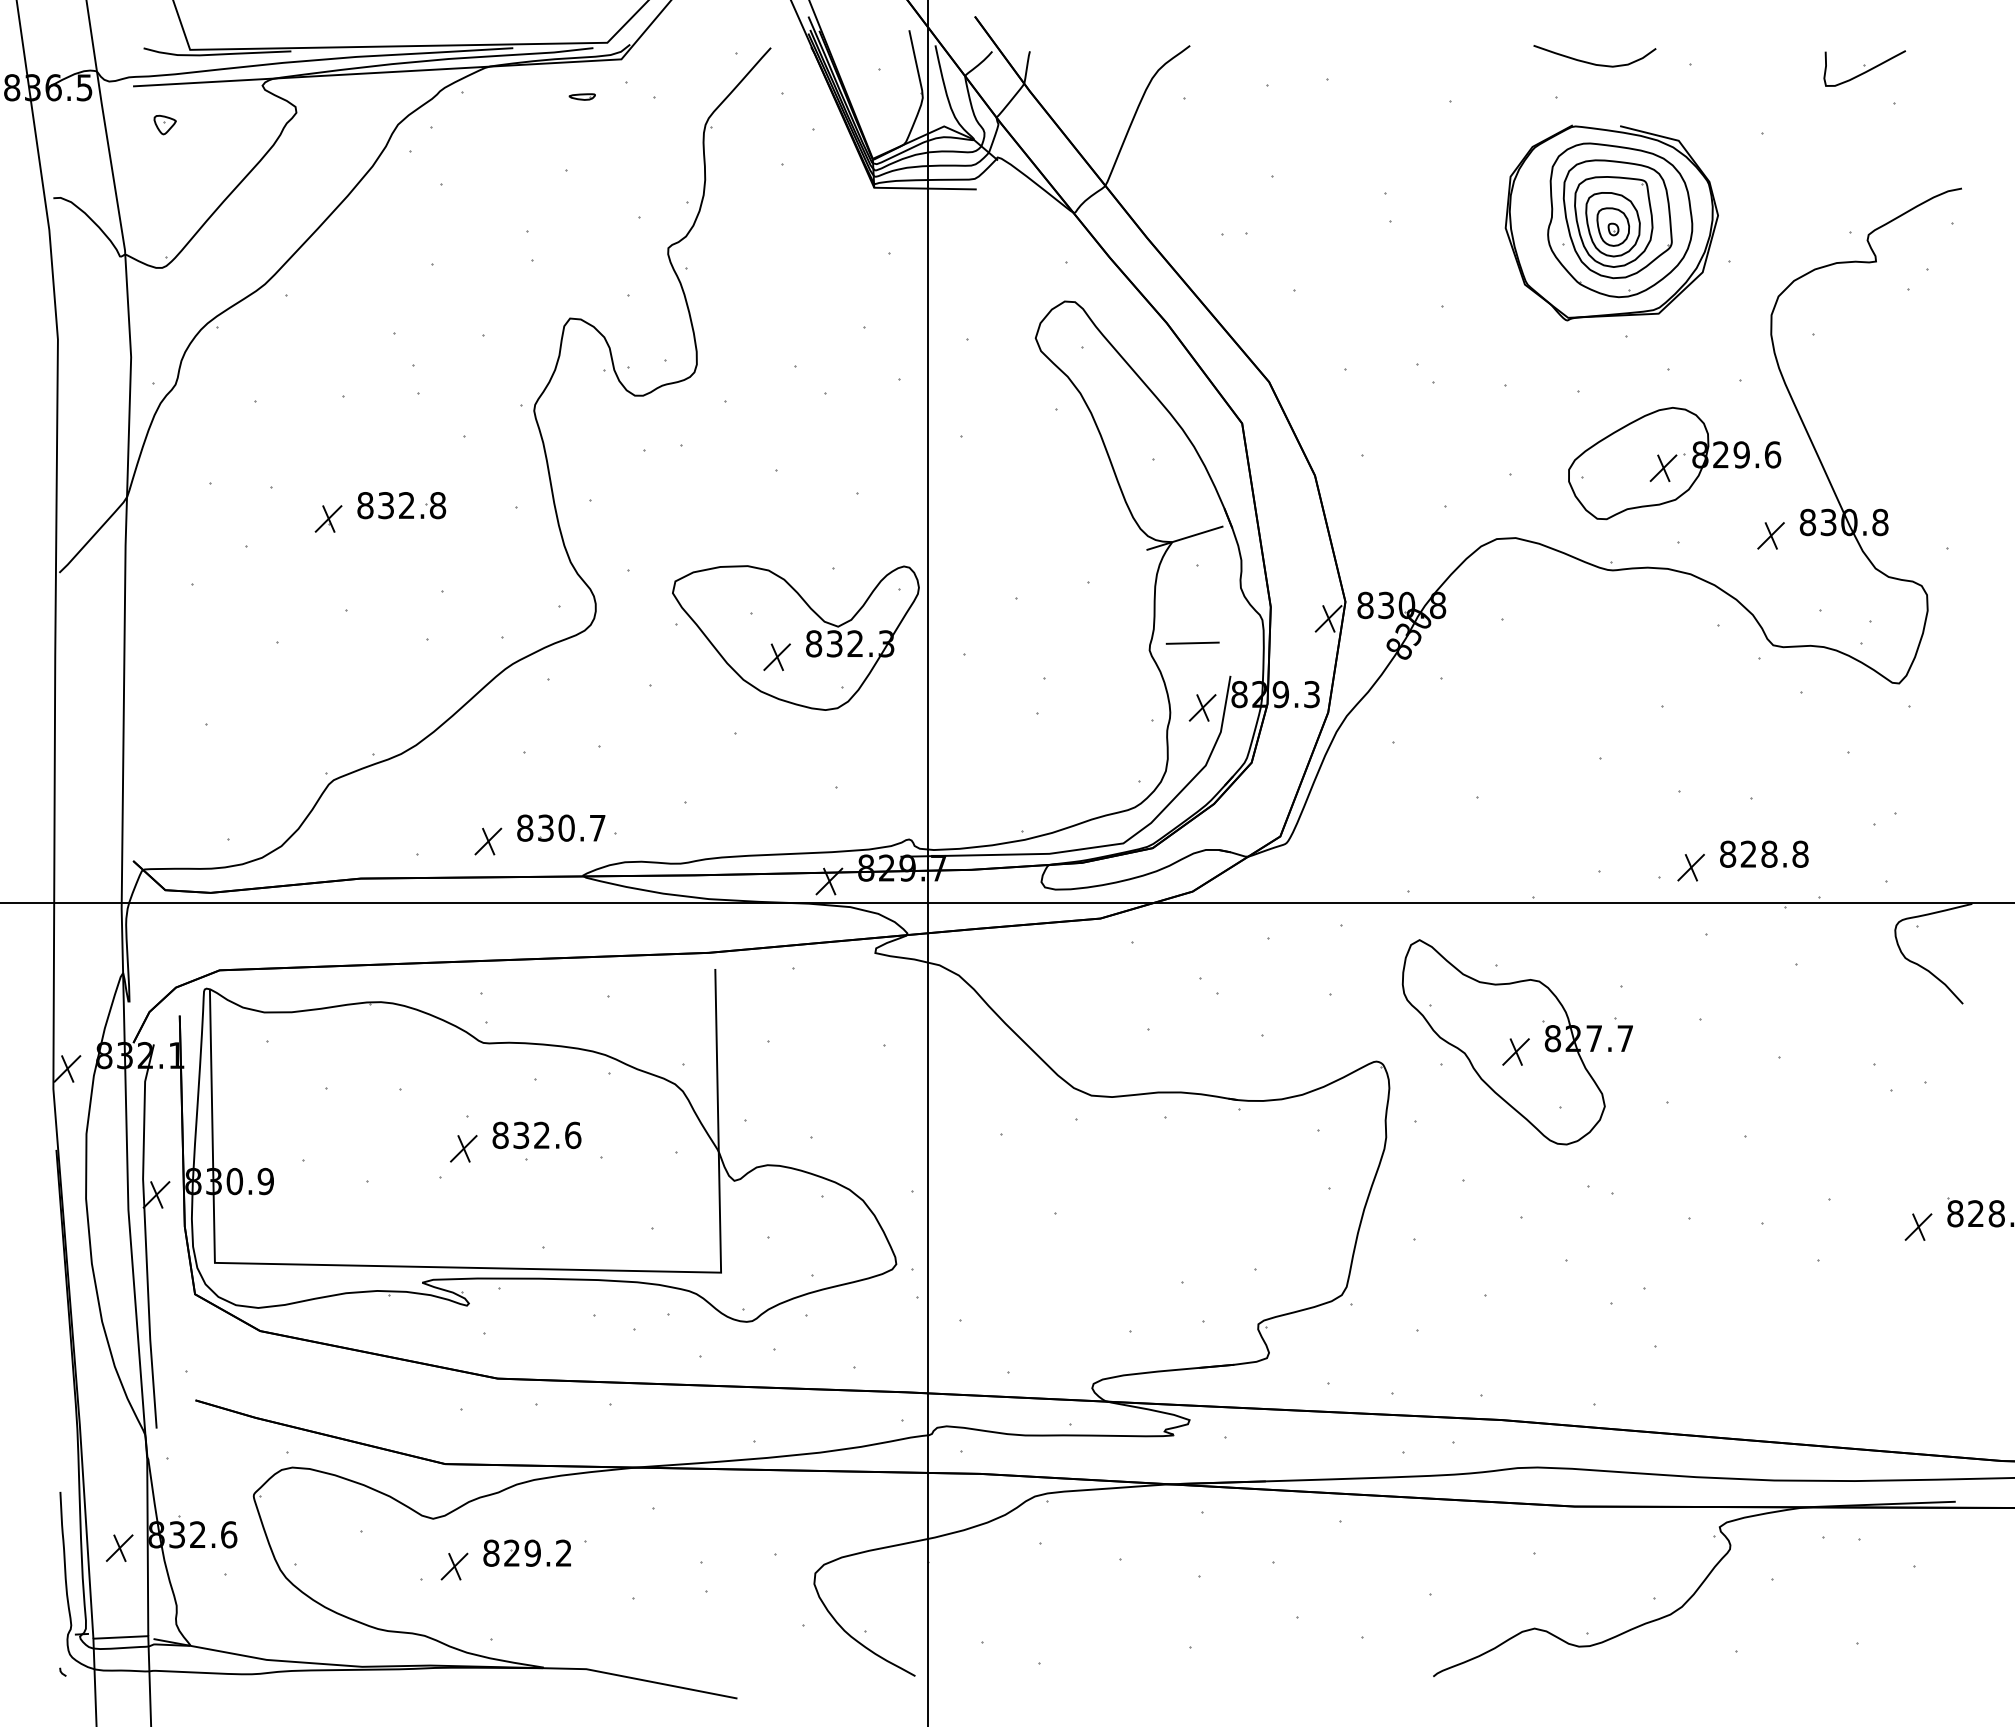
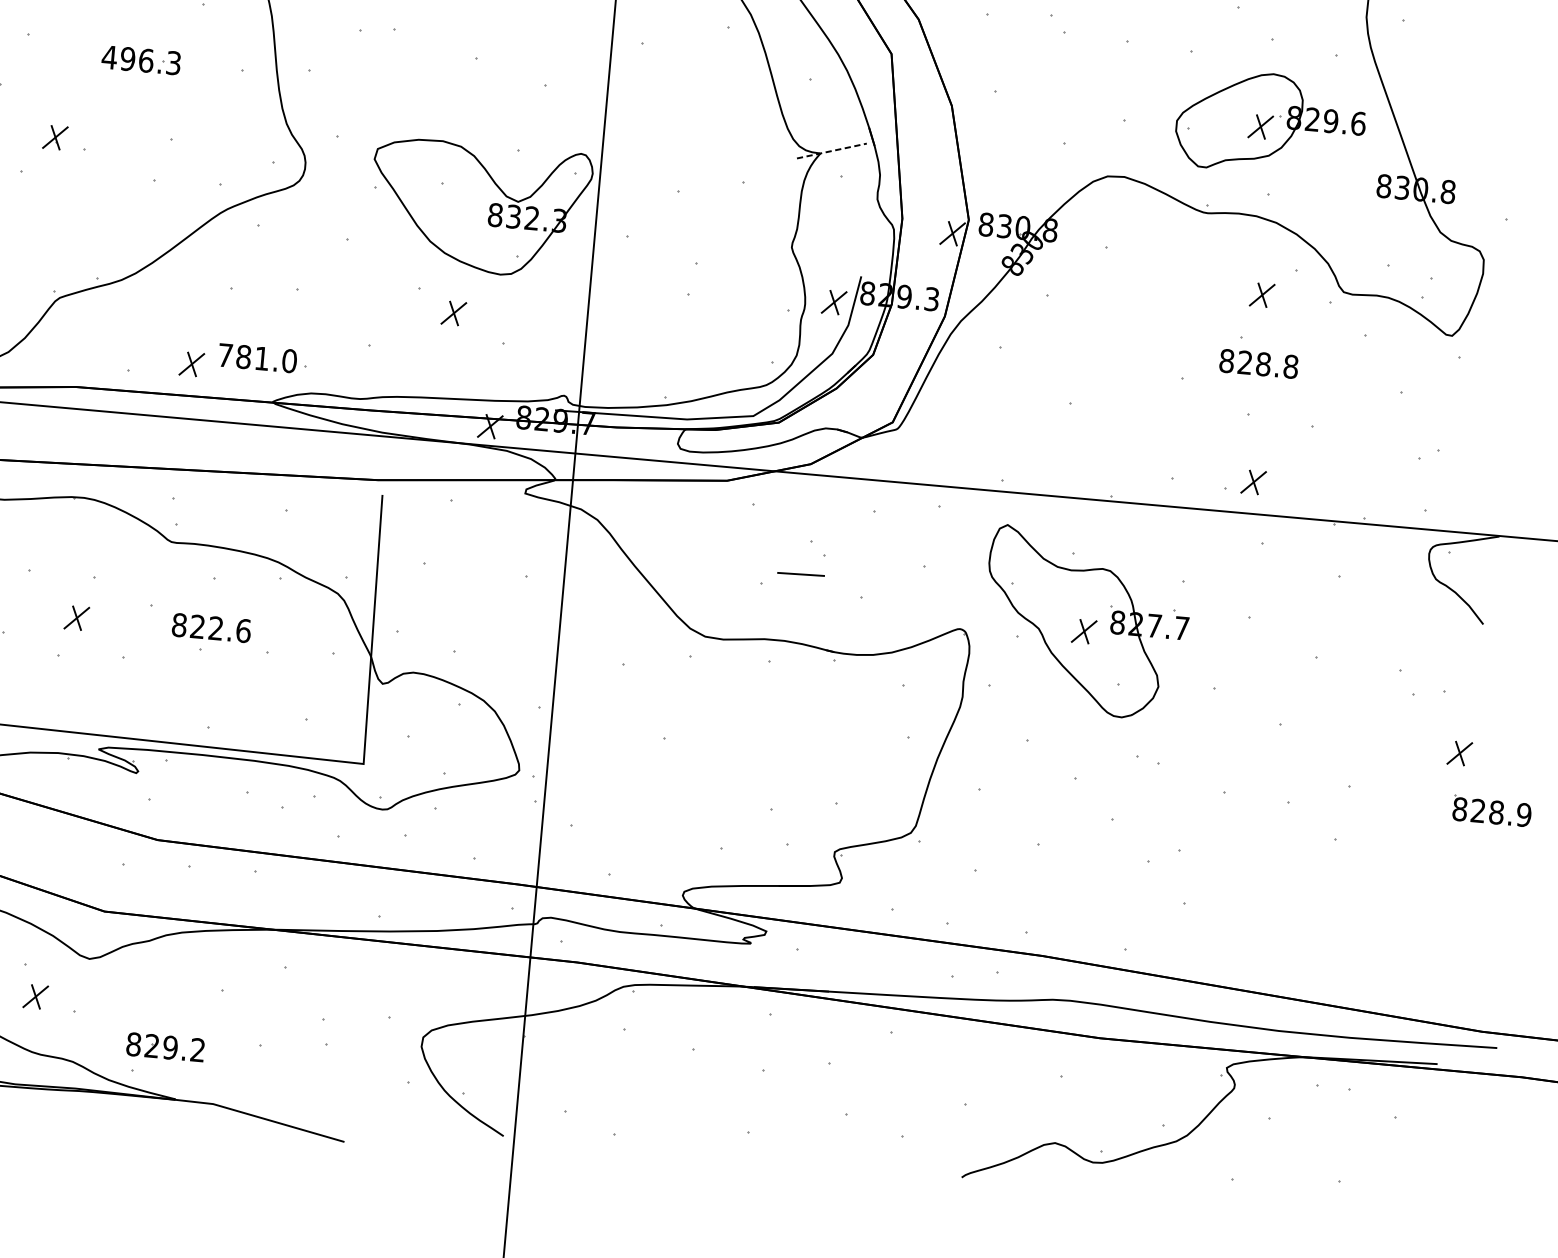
text: (401, 505) -> (141, 60), 832.8 -> 496.3
part: (328, 518) -> (55, 137), moved
part: (1770, 535) -> (1261, 294), moved
line: (1185, 538) -> (832, 151), solid -> dashed
line: (1192, 642) -> (800, 573), moved
part: (776, 656) -> (453, 312), moved
text: (561, 827) -> (257, 357), 830.7 -> 781.0
text: (1764, 853) -> (1259, 363), moved
text: (521, 1135) -> (197, 626), 832.6 -> 822.6
part: (463, 1148) -> (76, 617), moved
part: (1918, 1226) -> (1459, 752), moved
part: (526, 1552) -> (164, 1046), moved
part: (454, 1566) -> (35, 996), moved

